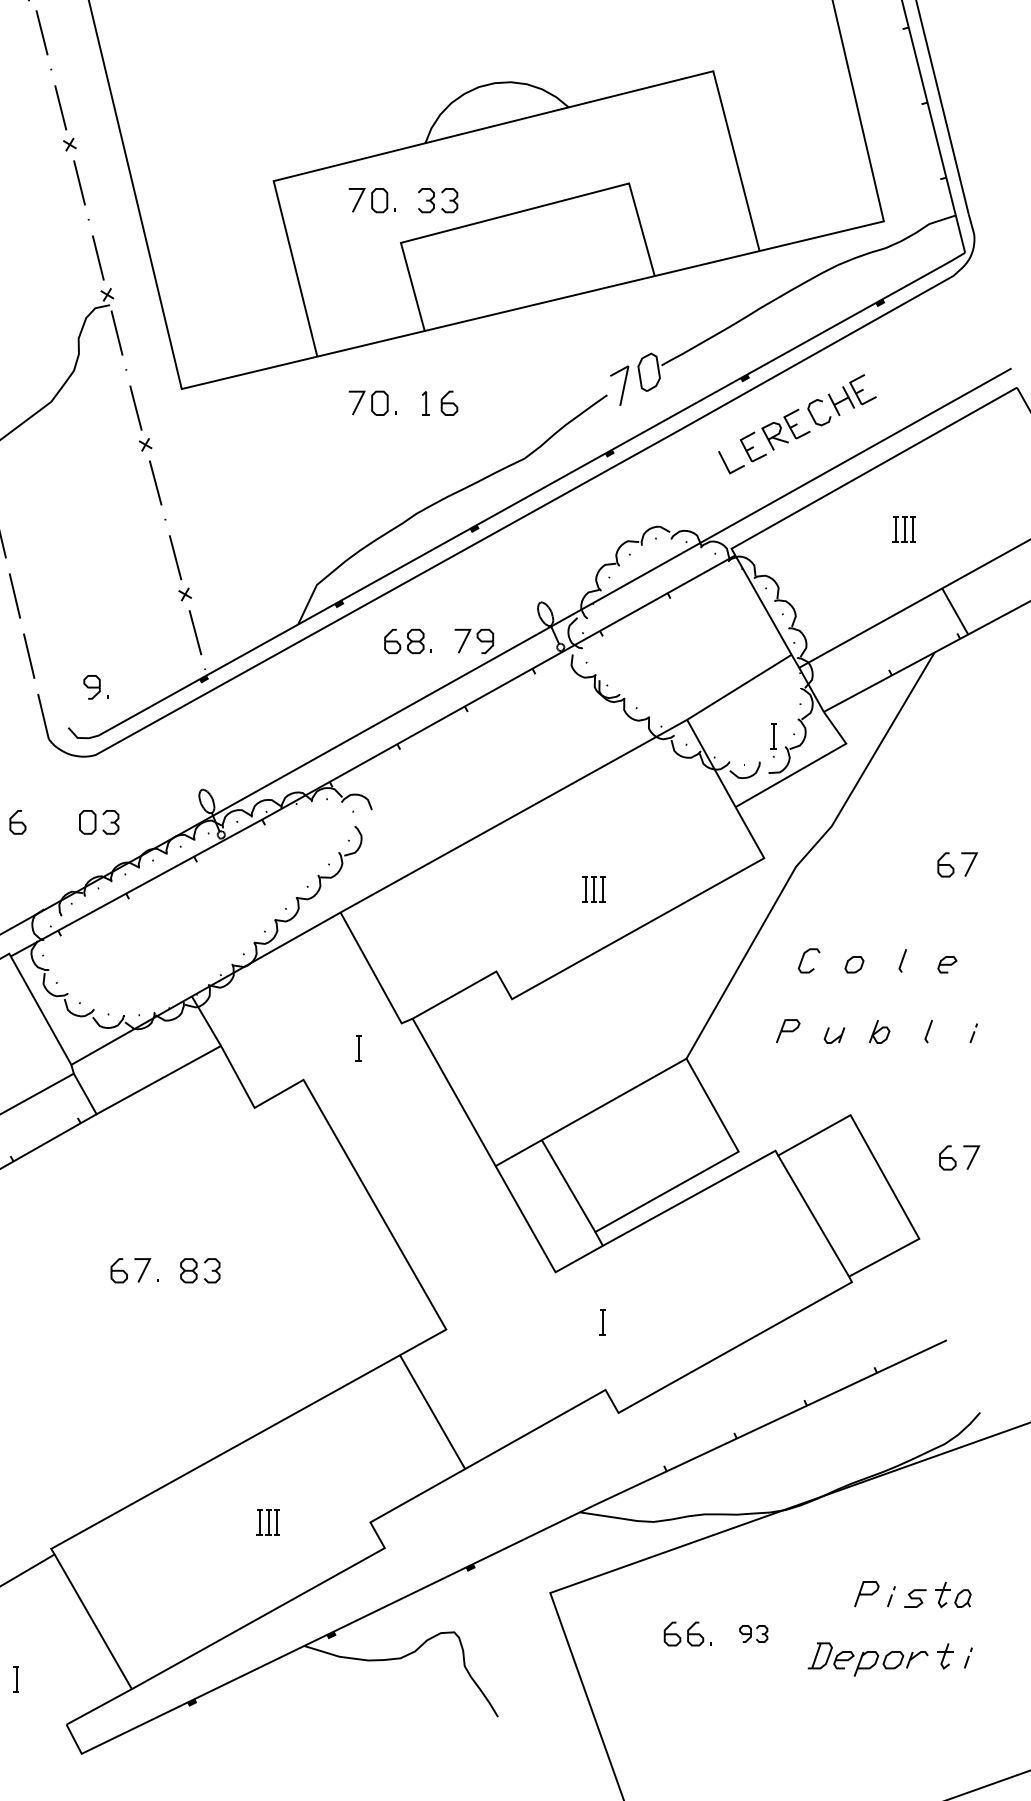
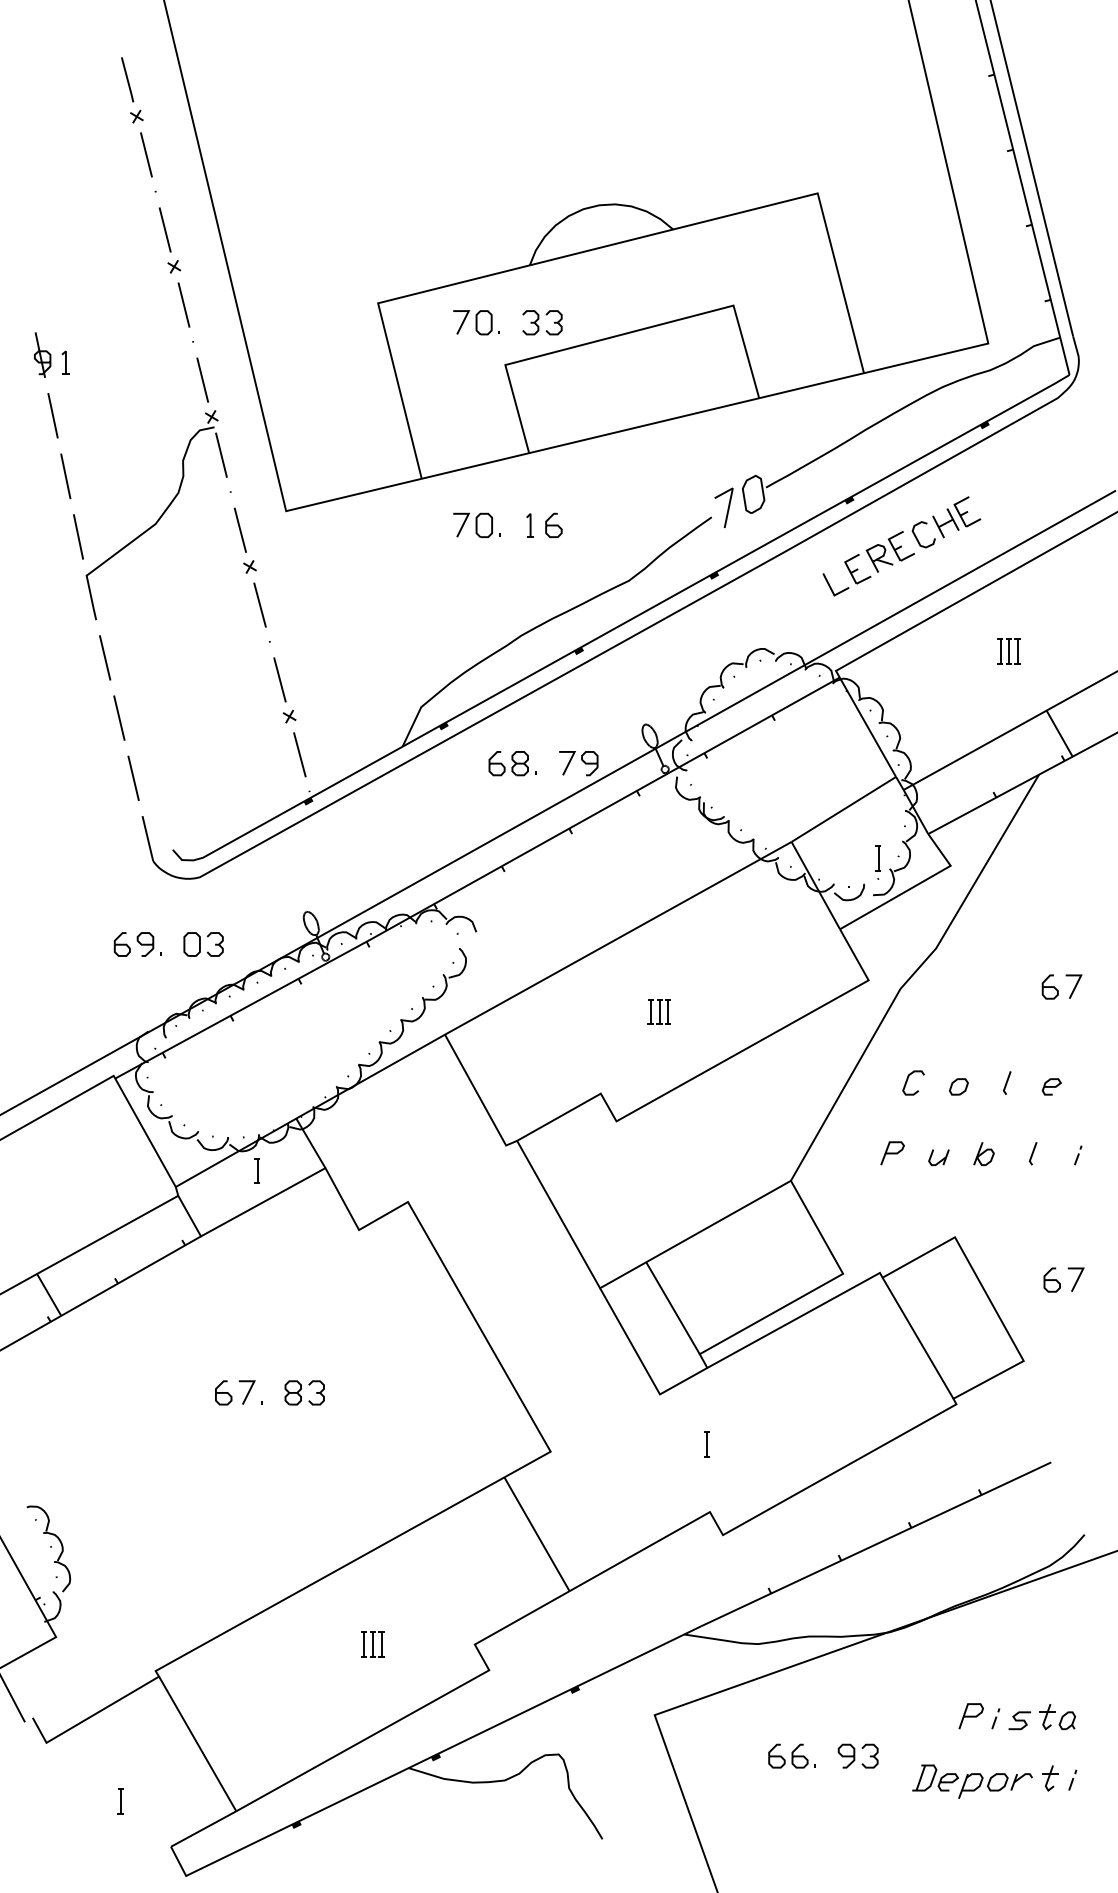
part: (95, 687) -> (148, 944), moved
part: (593, 889) -> (658, 1011), moved
part: (358, 1048) -> (256, 1170), moved
part: (753, 1633) -> (857, 1755), size x1.43

